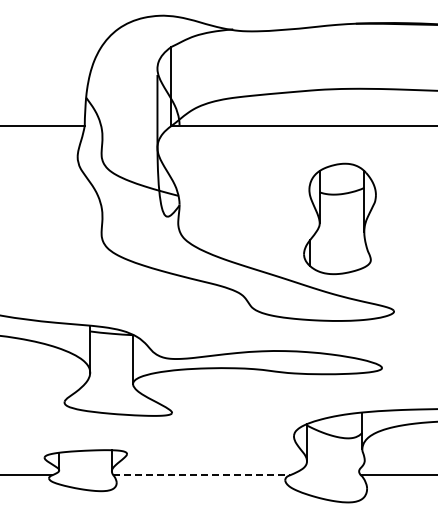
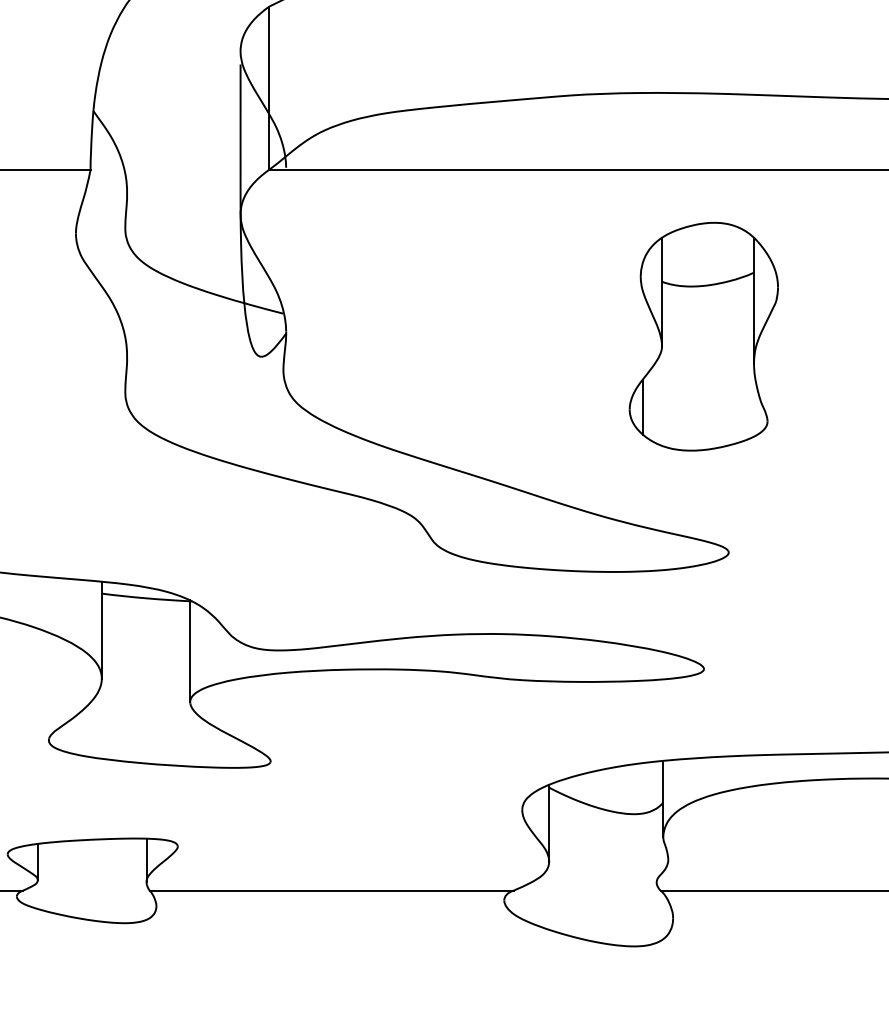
part: (339, 218) -> (702, 335), moved
line: (202, 475) -> (333, 890), dashed -> solid

